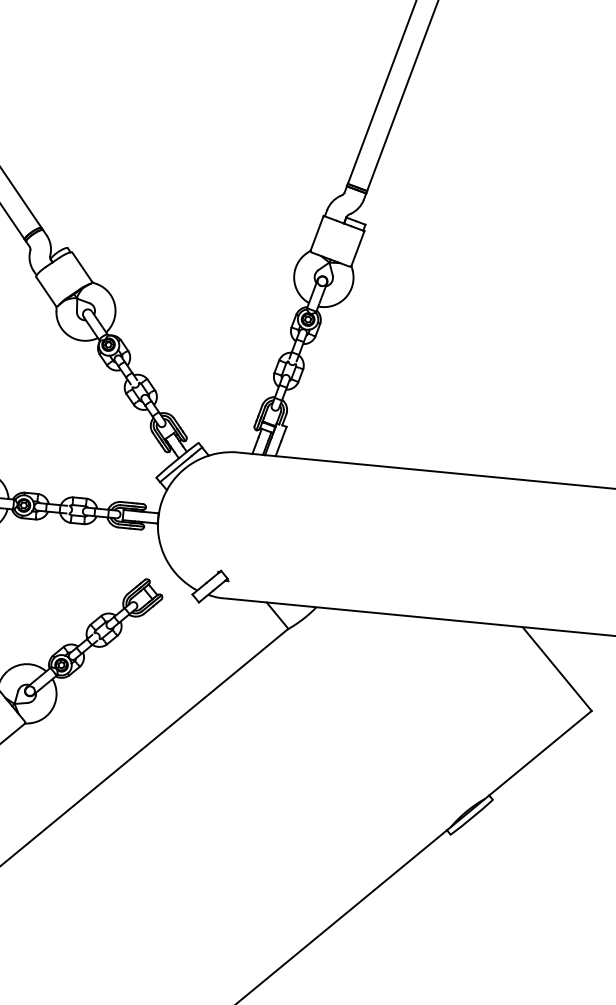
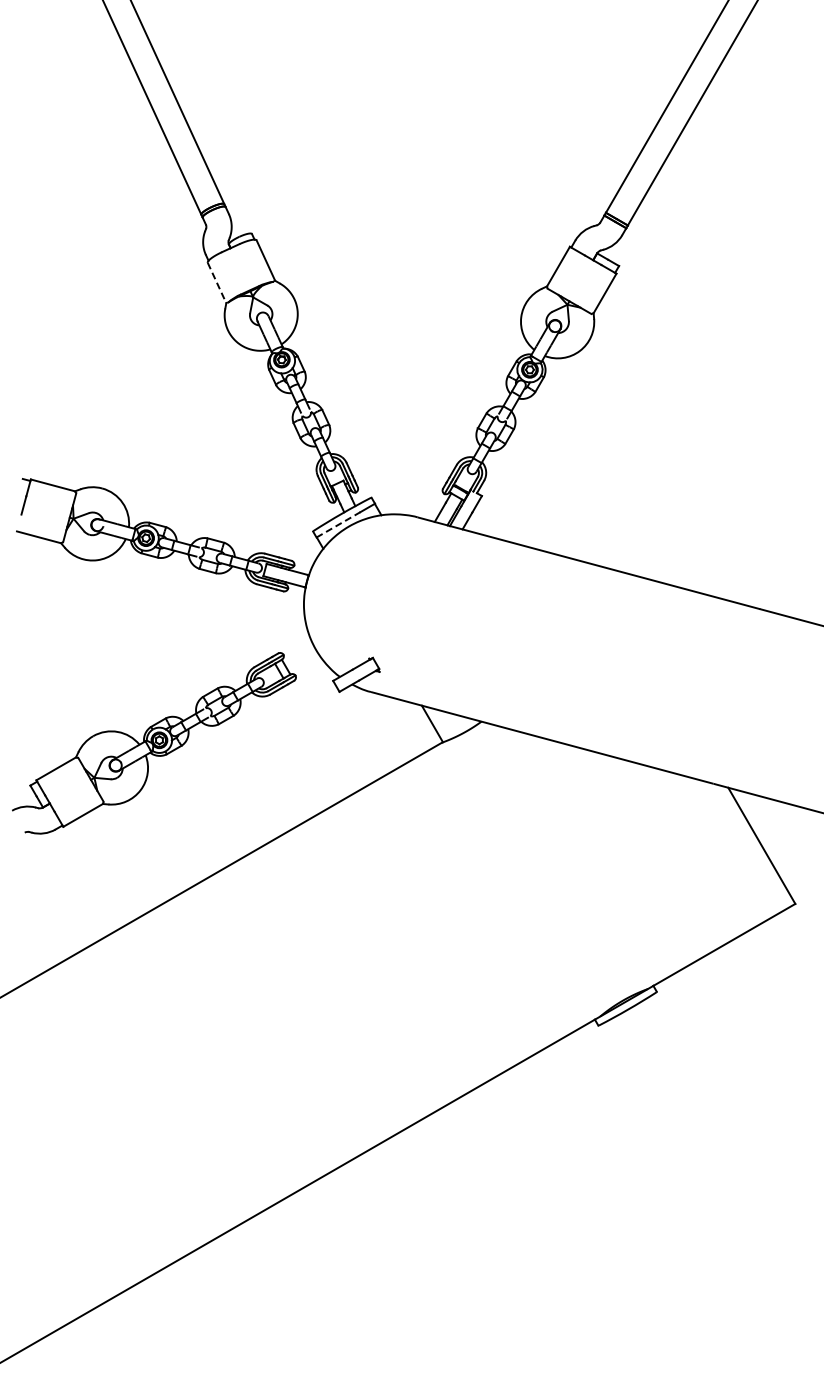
line: (46, 292) -> (217, 283), solid -> dashed
line: (175, 468) -> (338, 524), solid -> dashed

